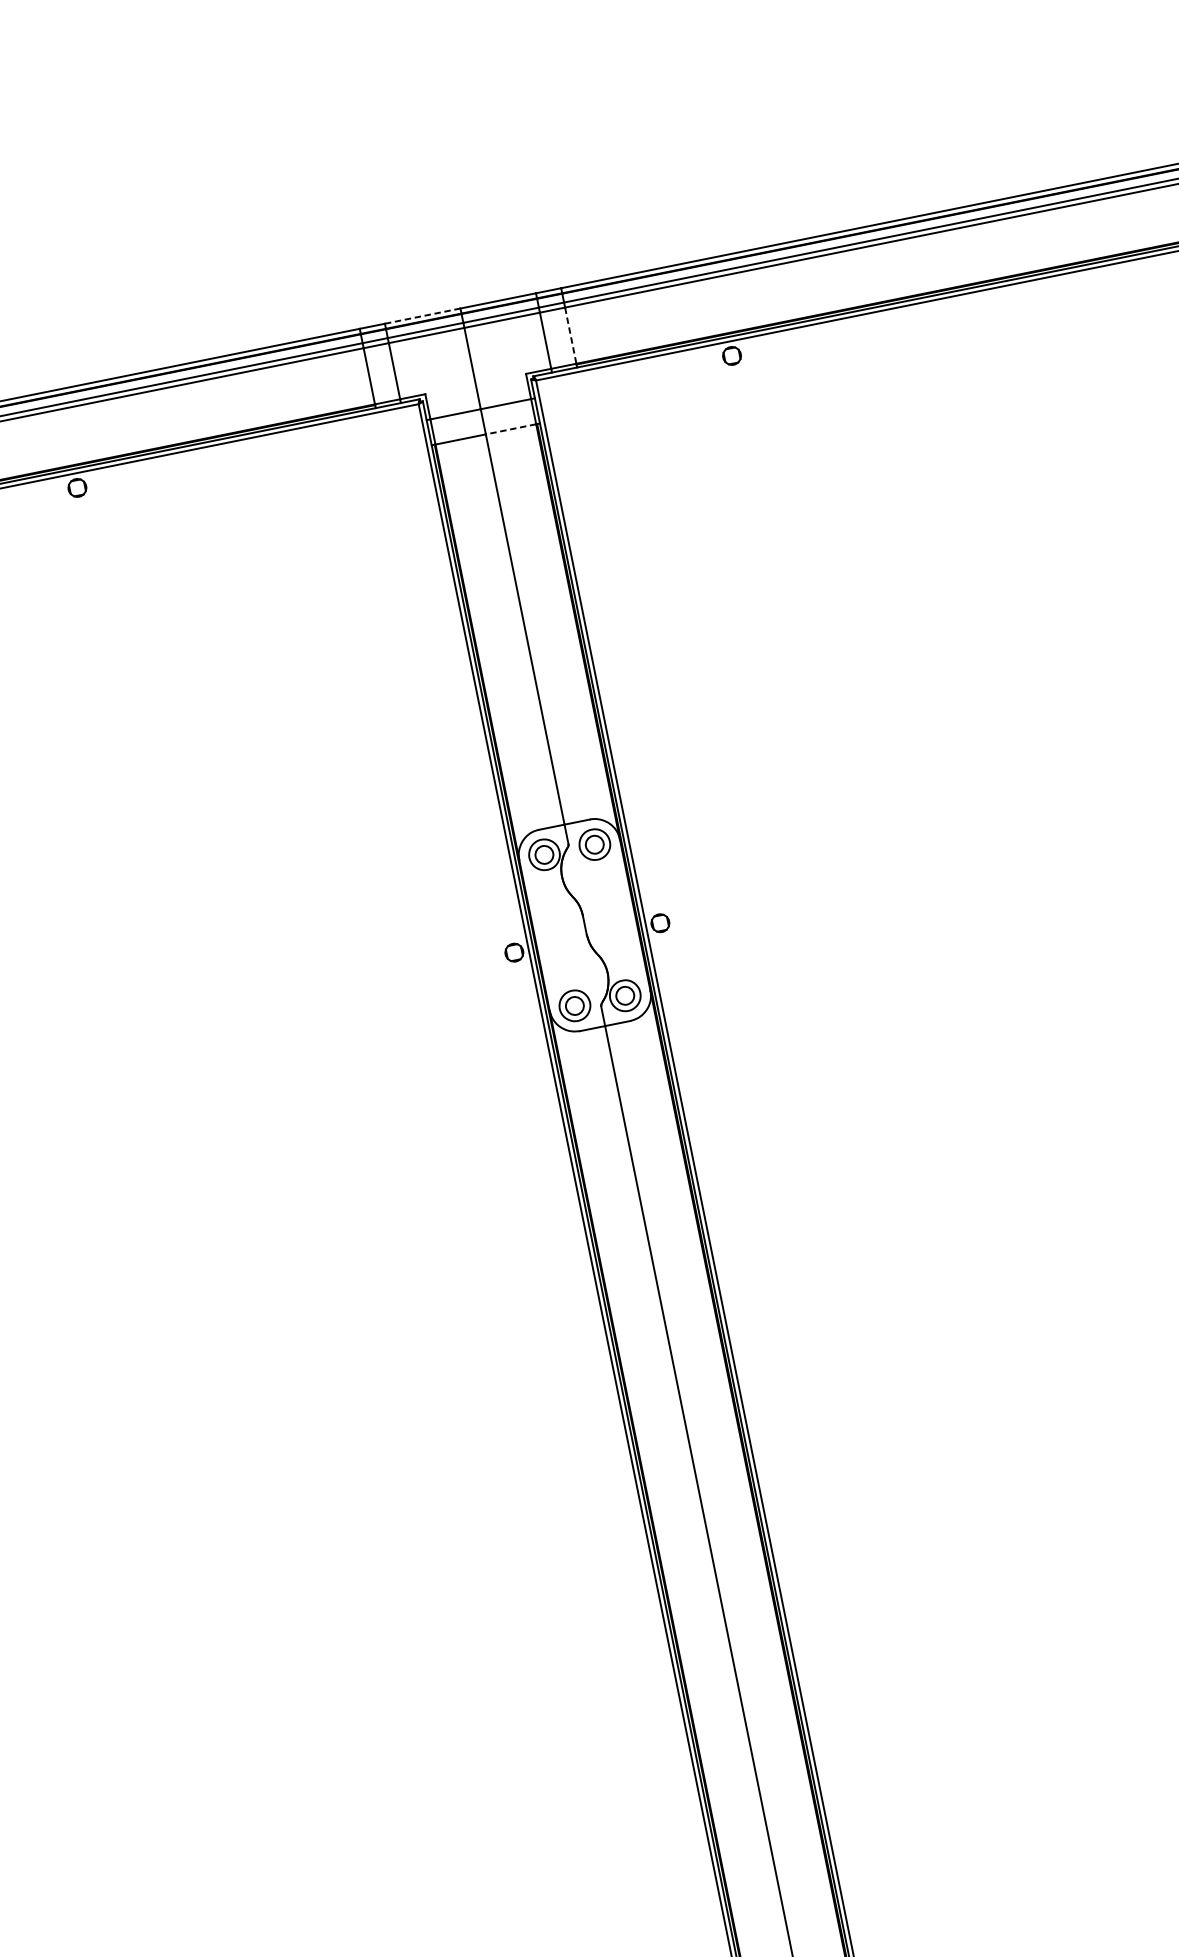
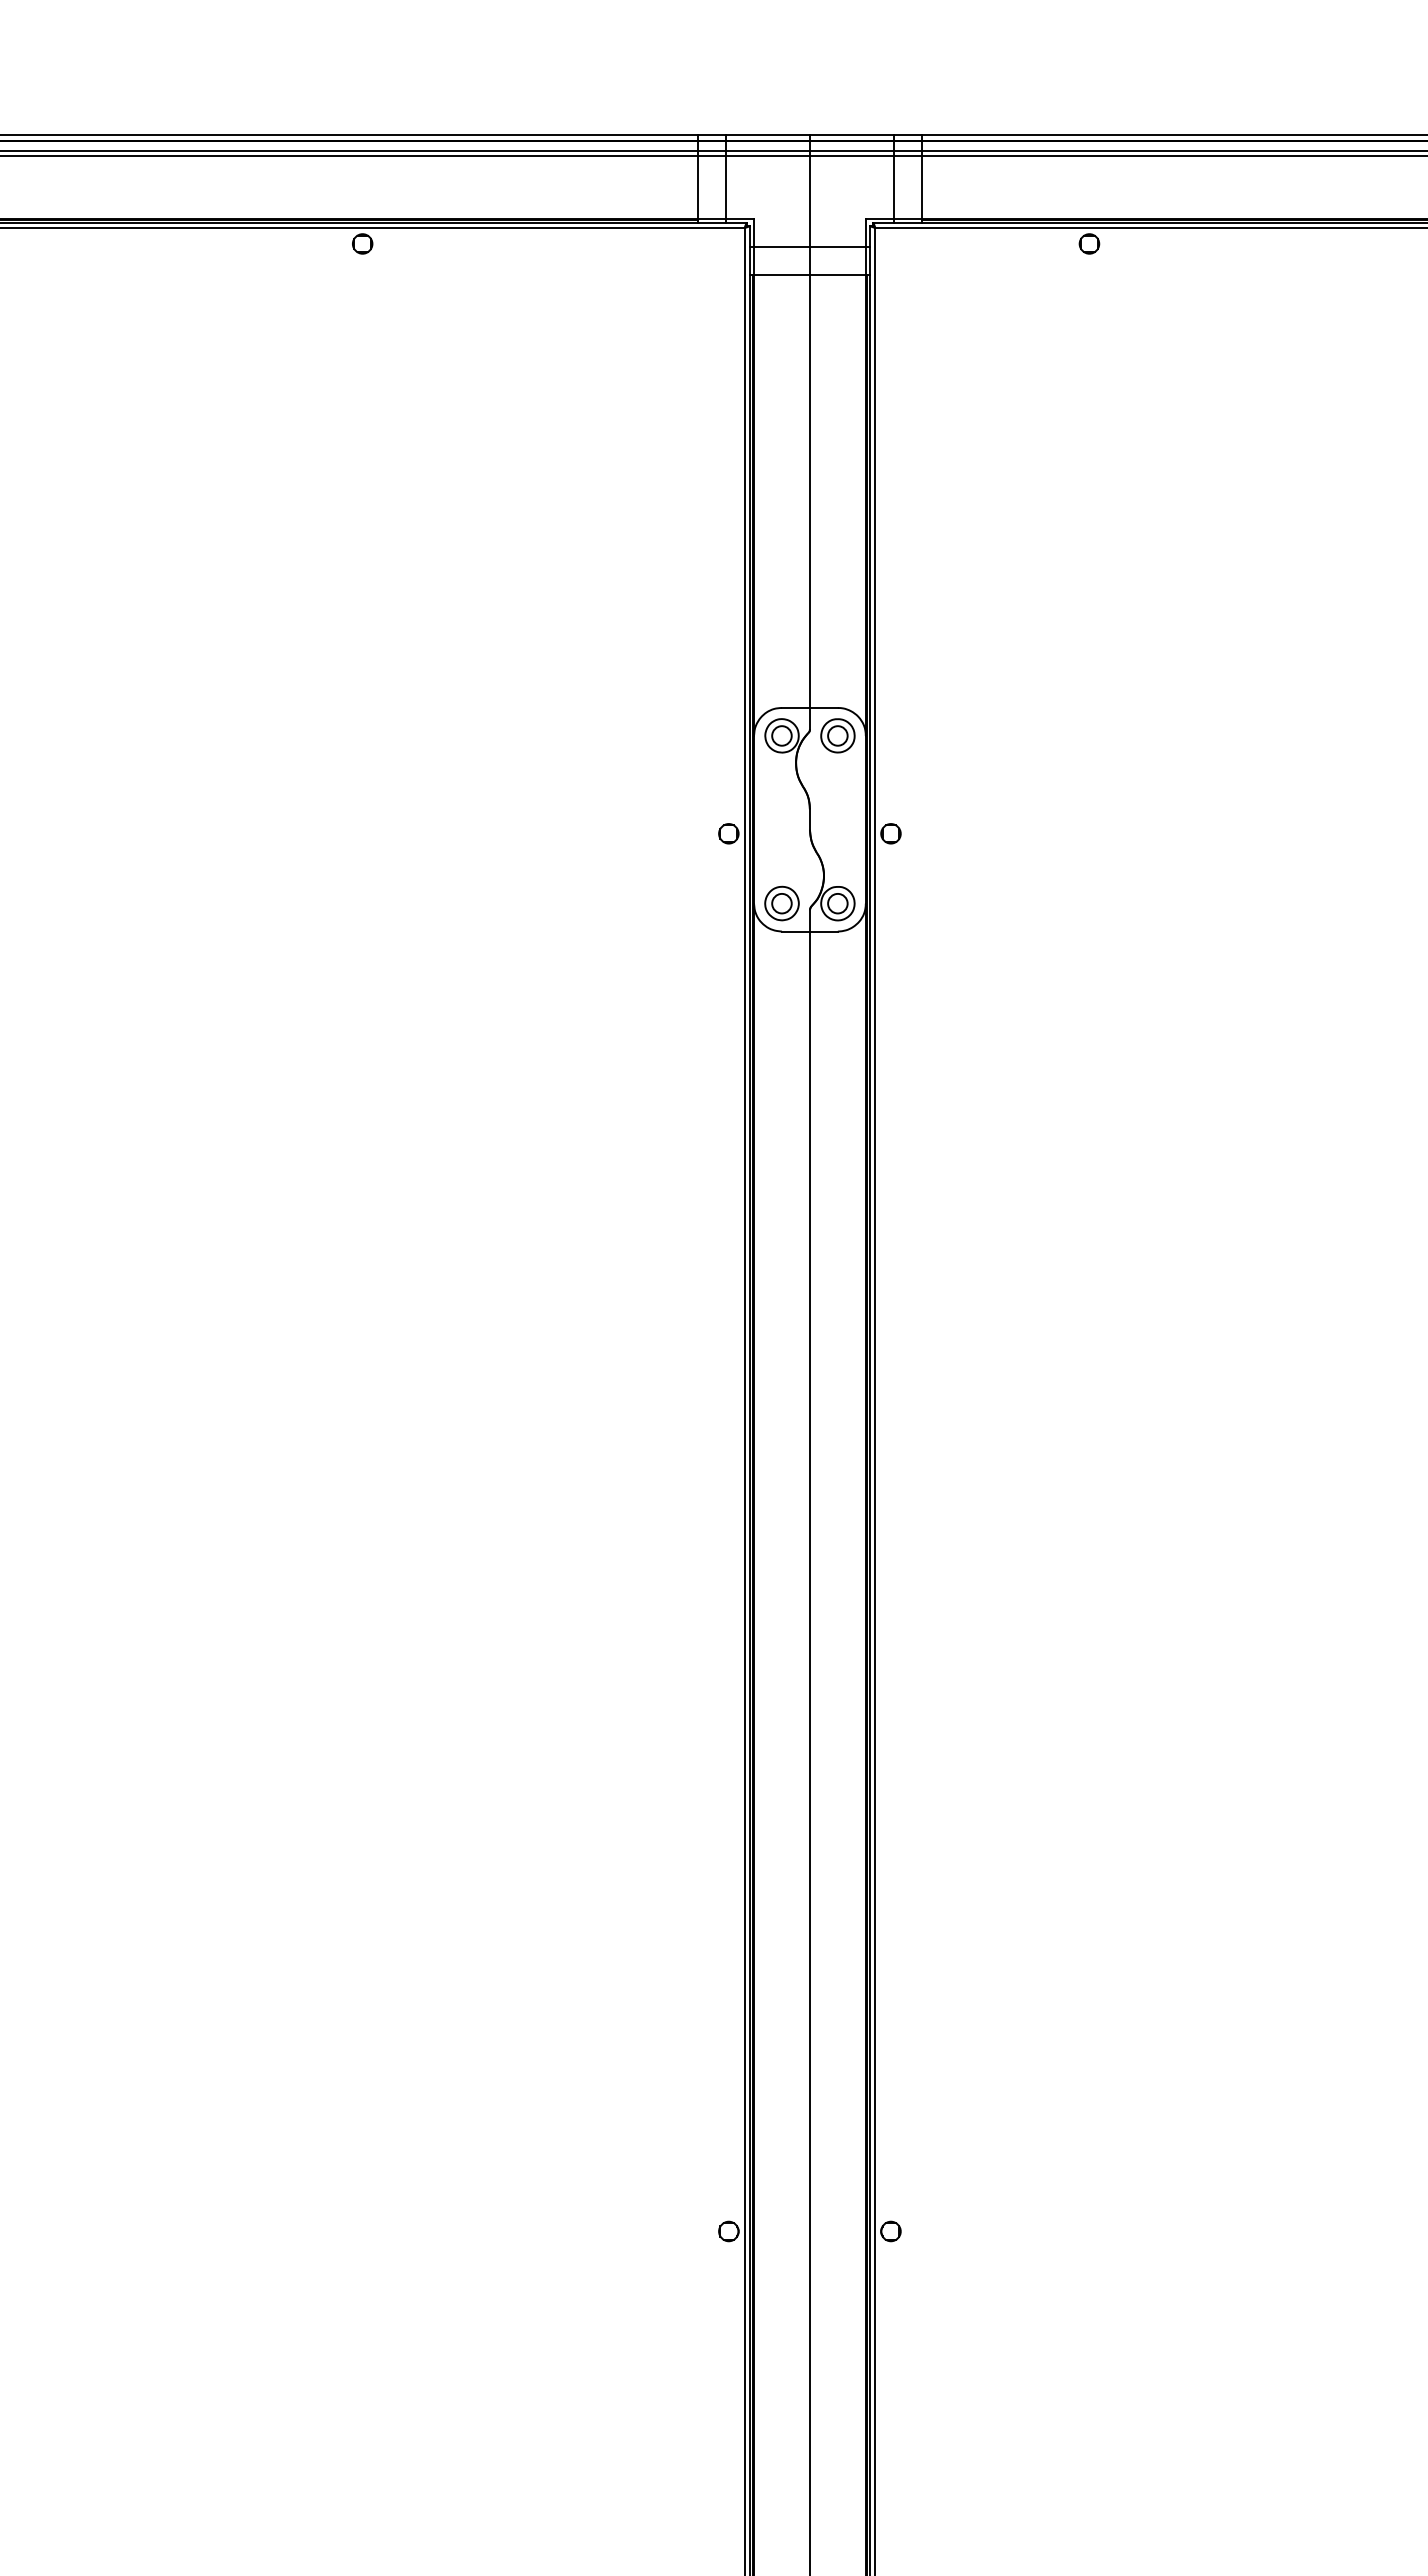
line: (422, 315) -> (767, 134), dashed -> solid
line: (570, 336) -> (921, 188), dashed -> solid
line: (510, 429) -> (837, 274), dashed -> solid

